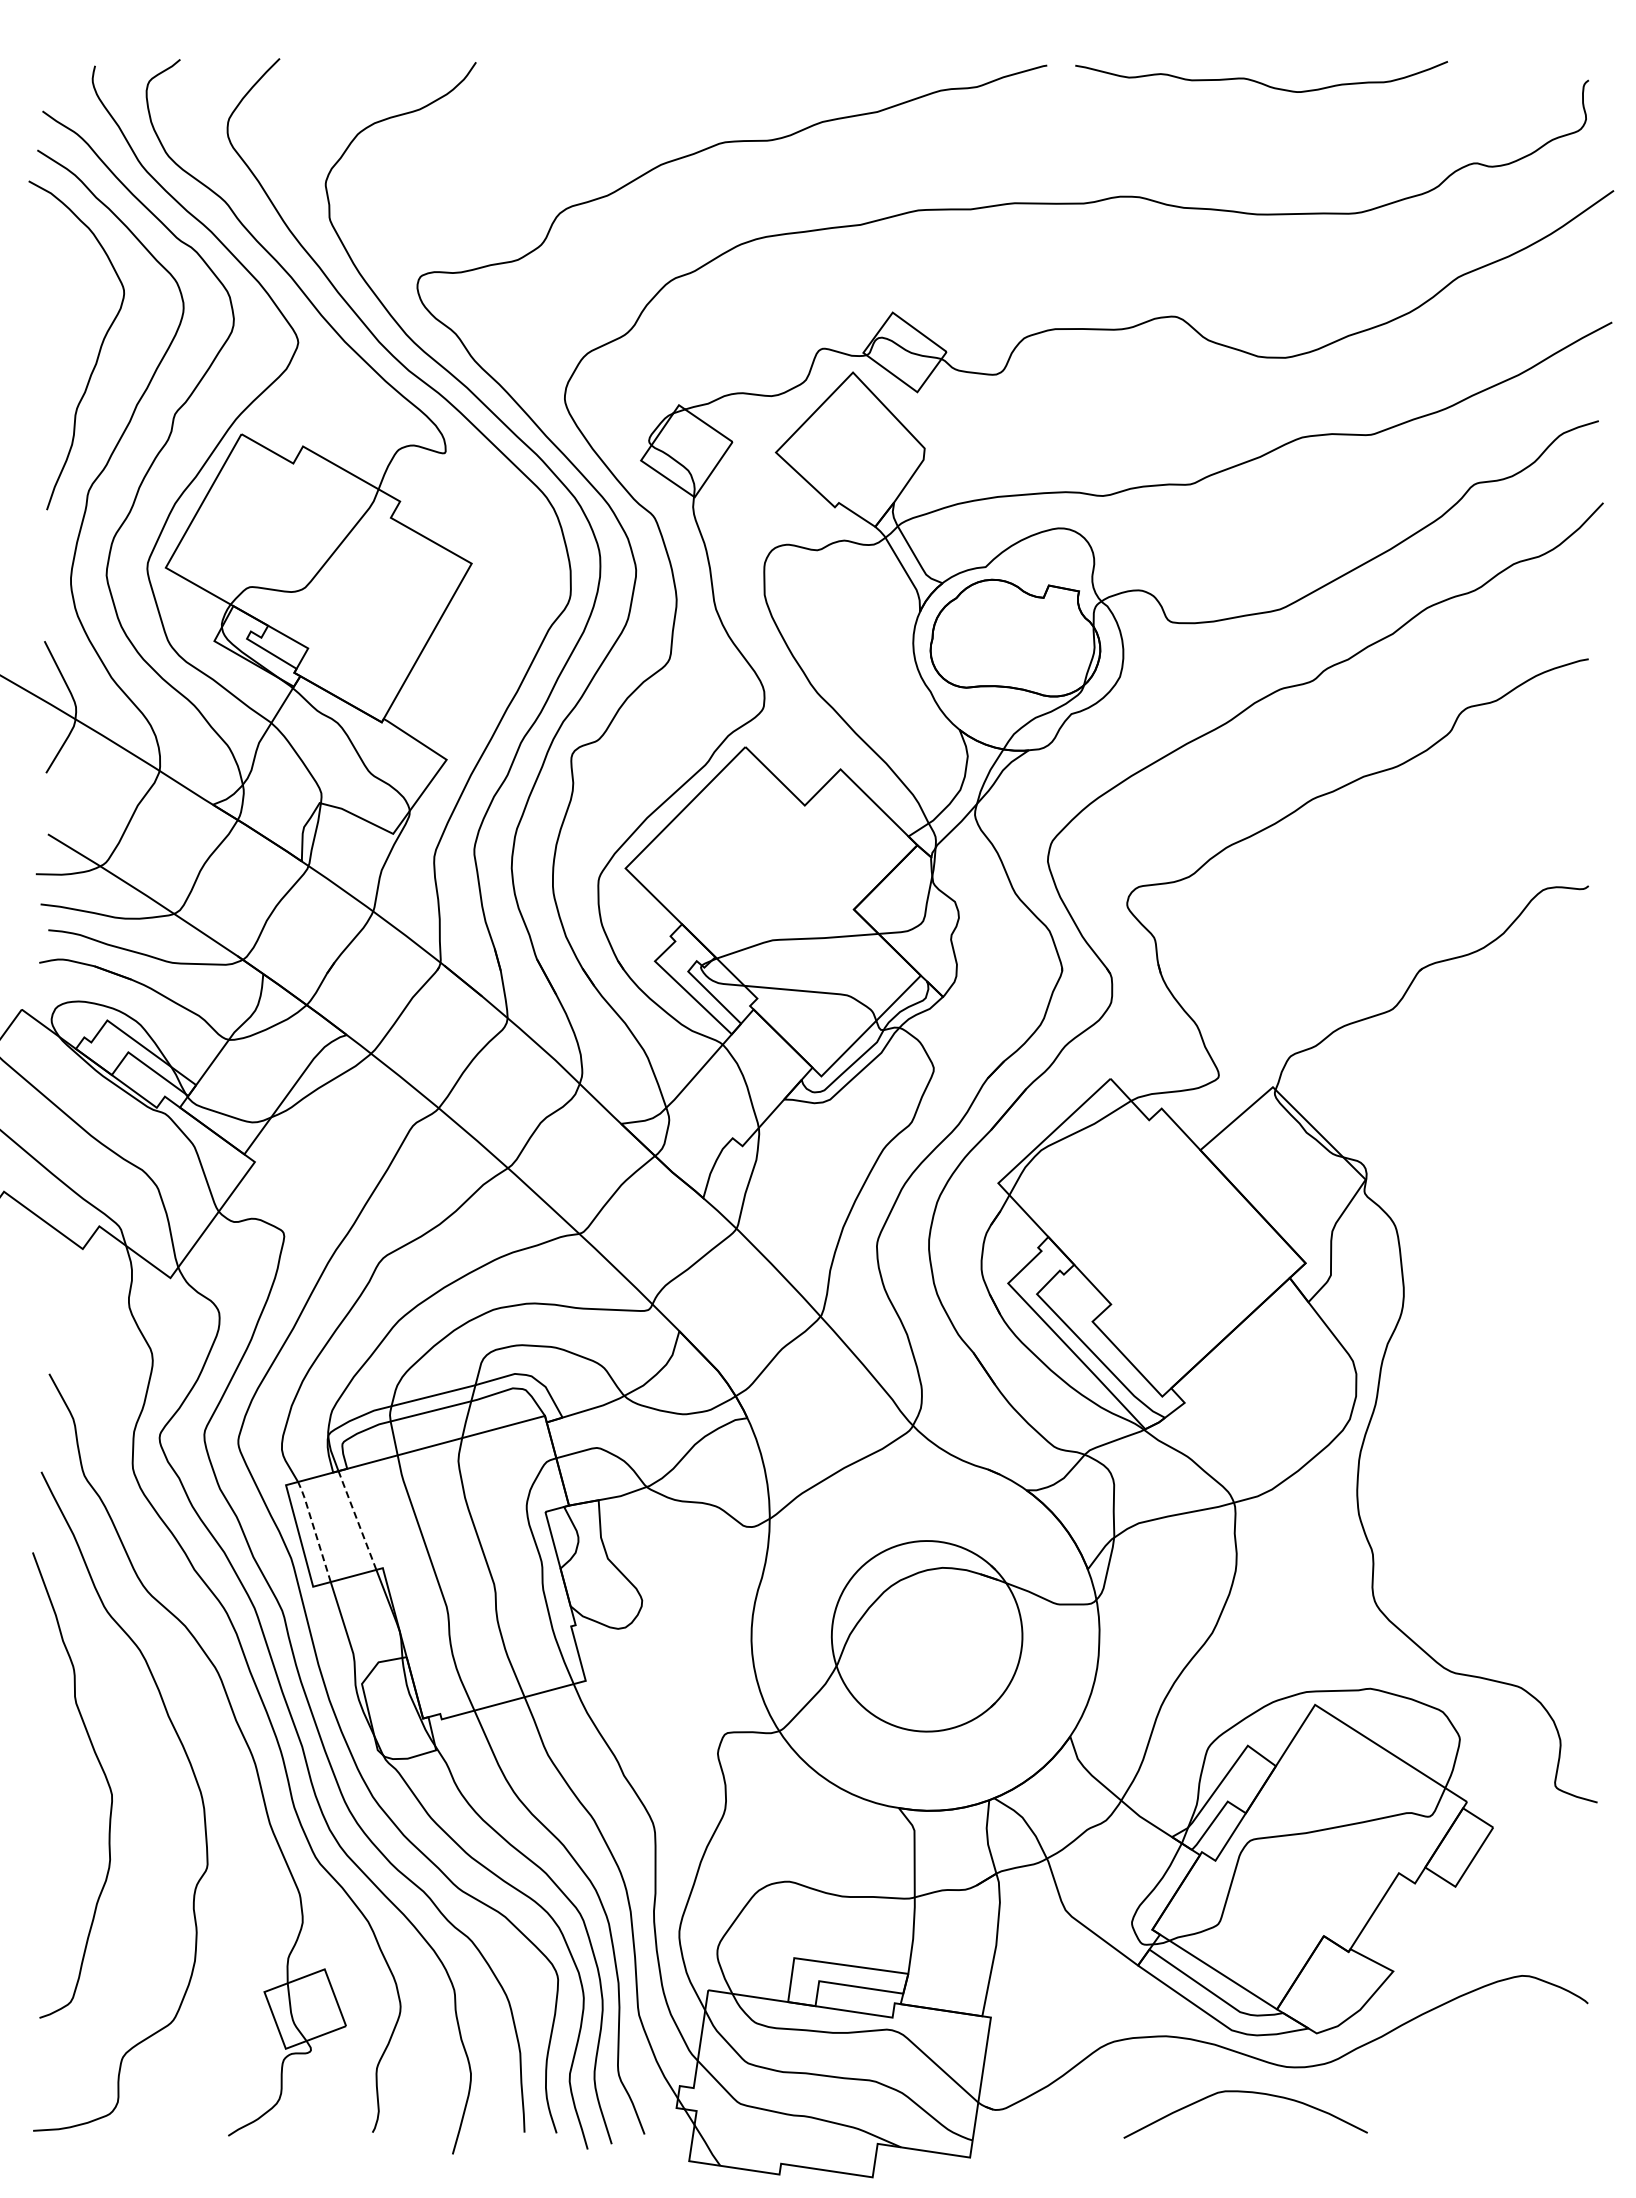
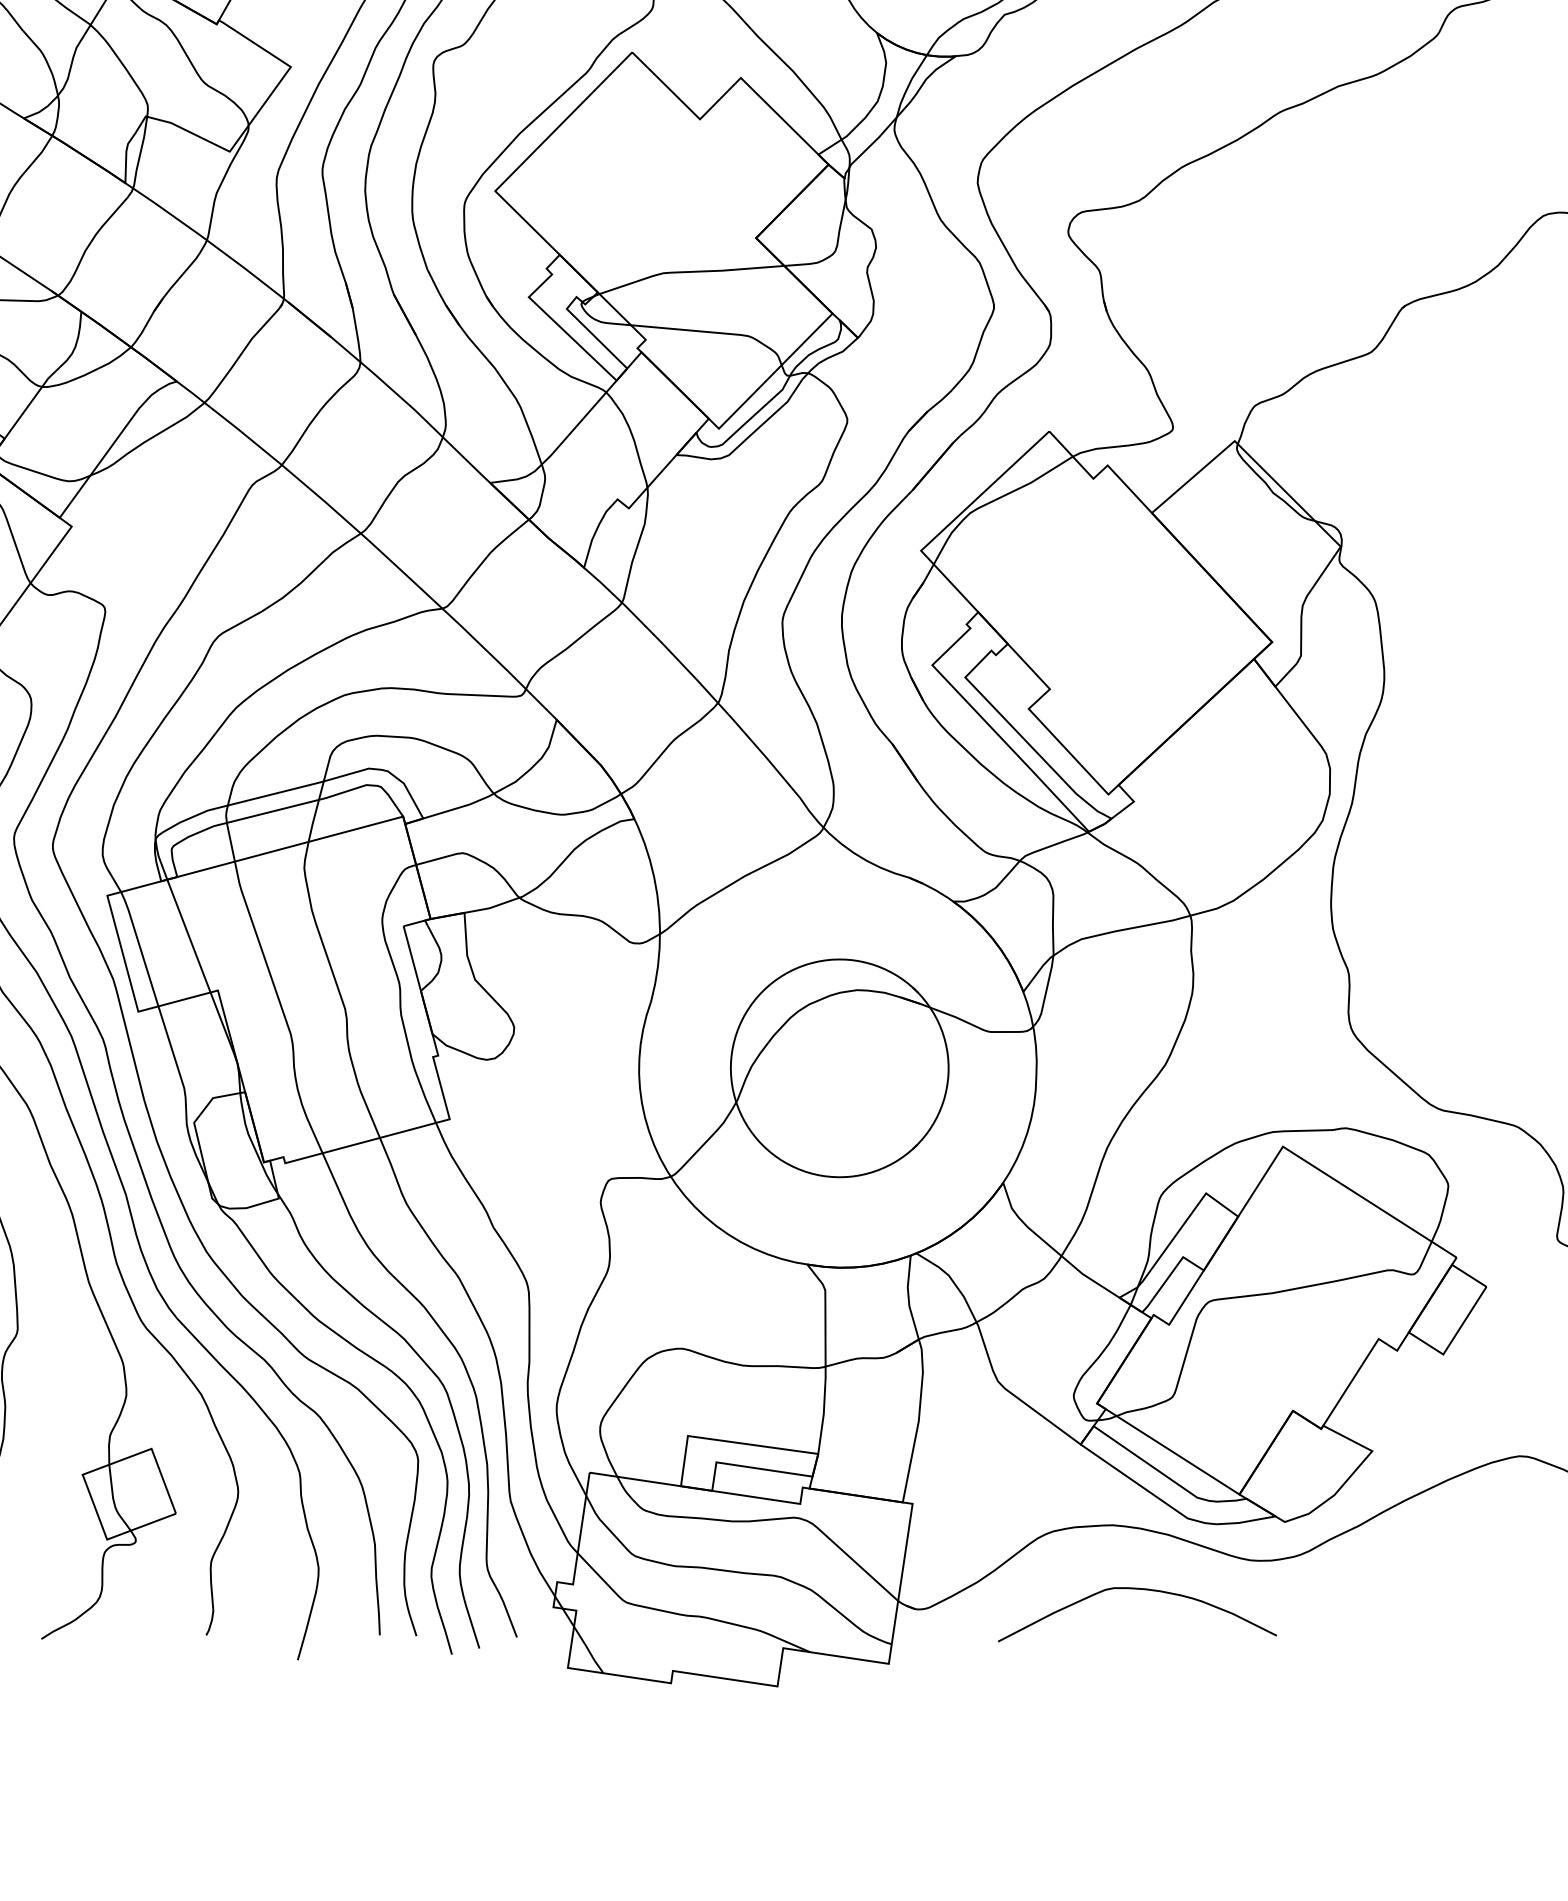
line: (357, 1520) -> (188, 936), dashed -> solid
line: (314, 1529) -> (139, 946), dashed -> solid
curve: (1251, 2093) -> (1144, 1590), moved

